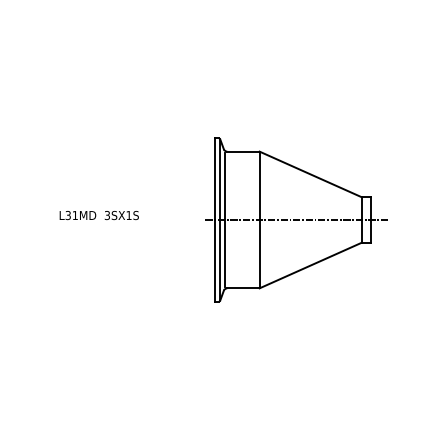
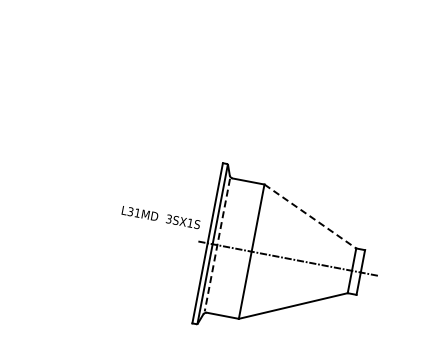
line: (310, 174) -> (310, 216), solid -> dashed
text: (98, 215) -> (160, 217), moved
line: (224, 220) -> (217, 245), solid -> dashed

